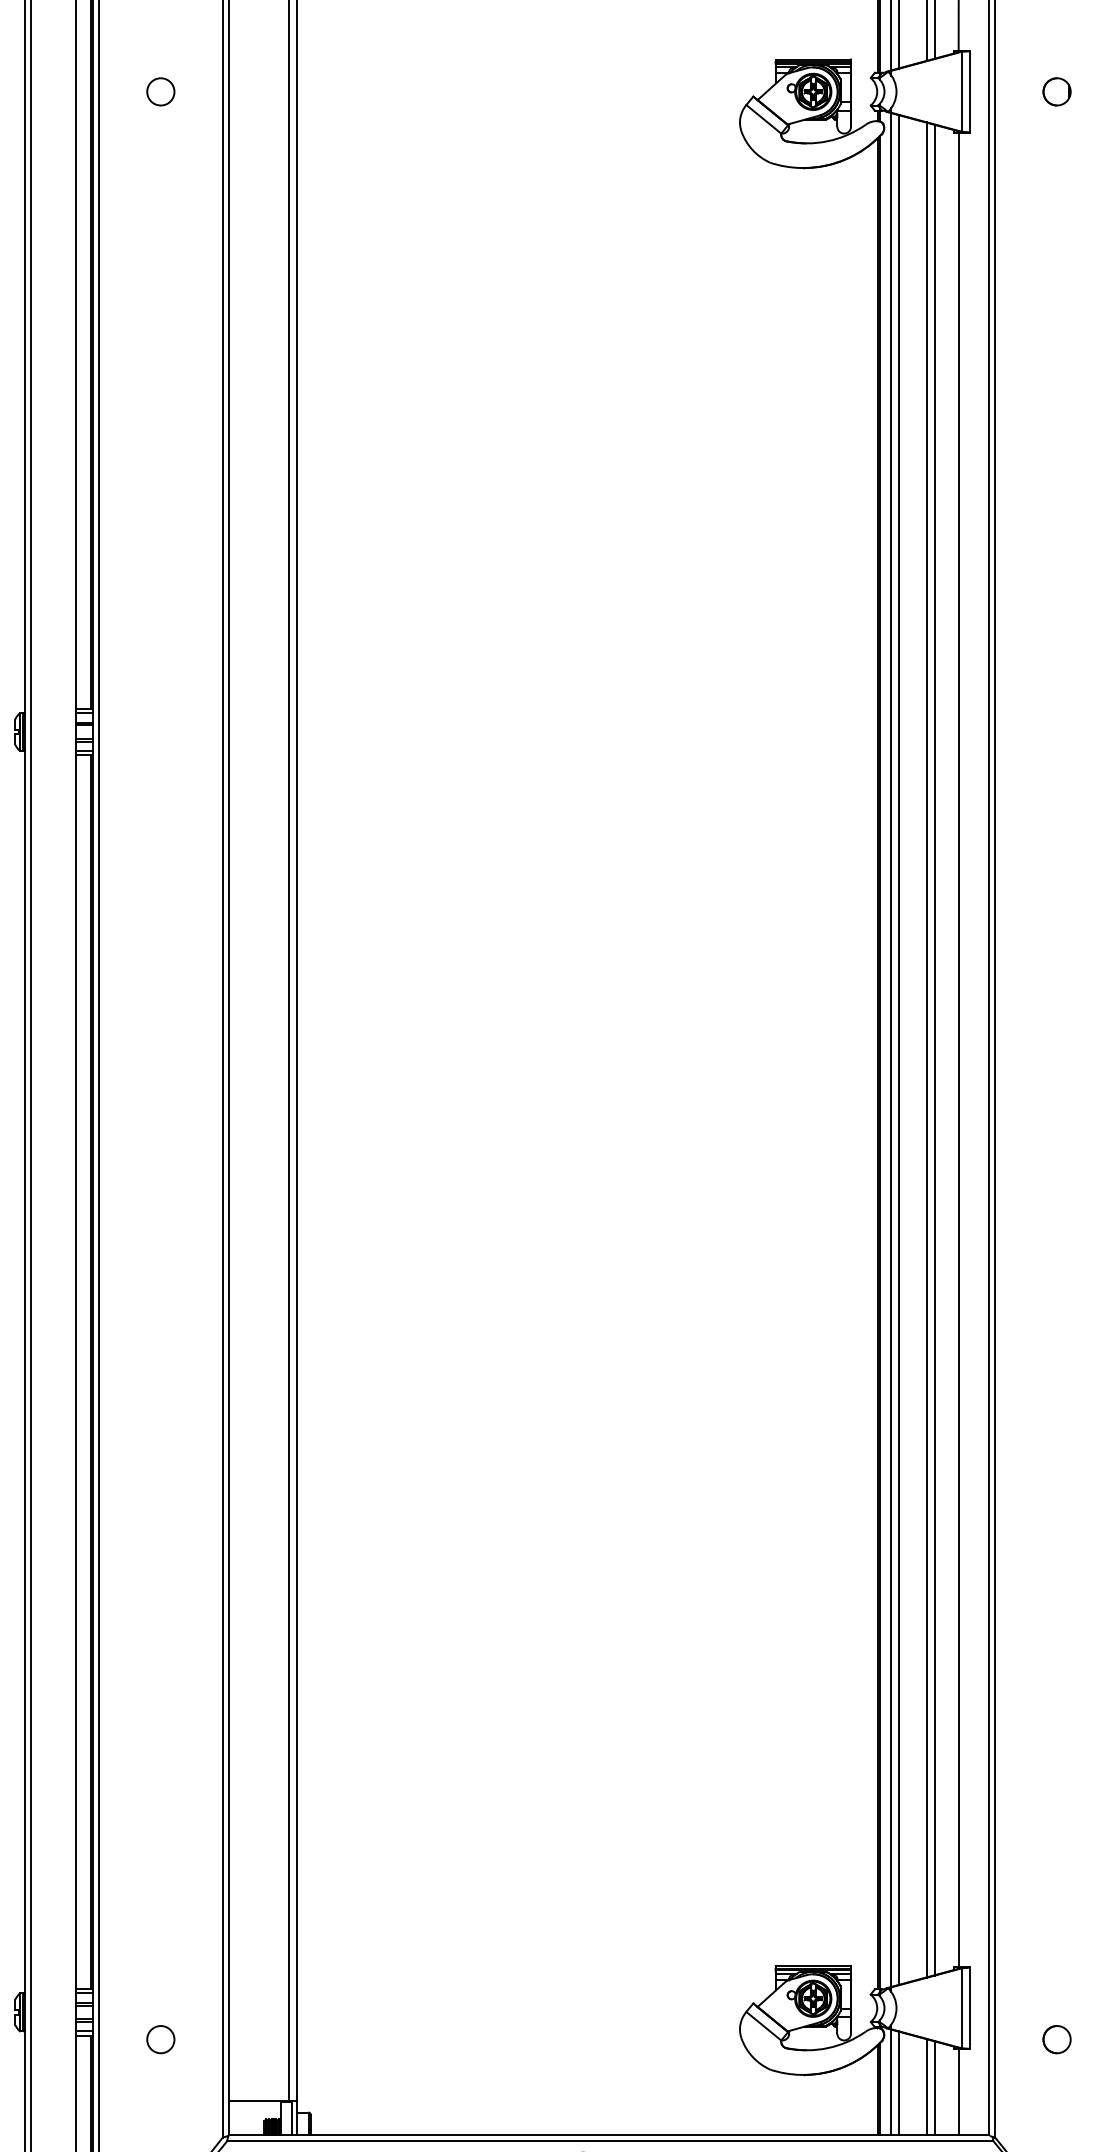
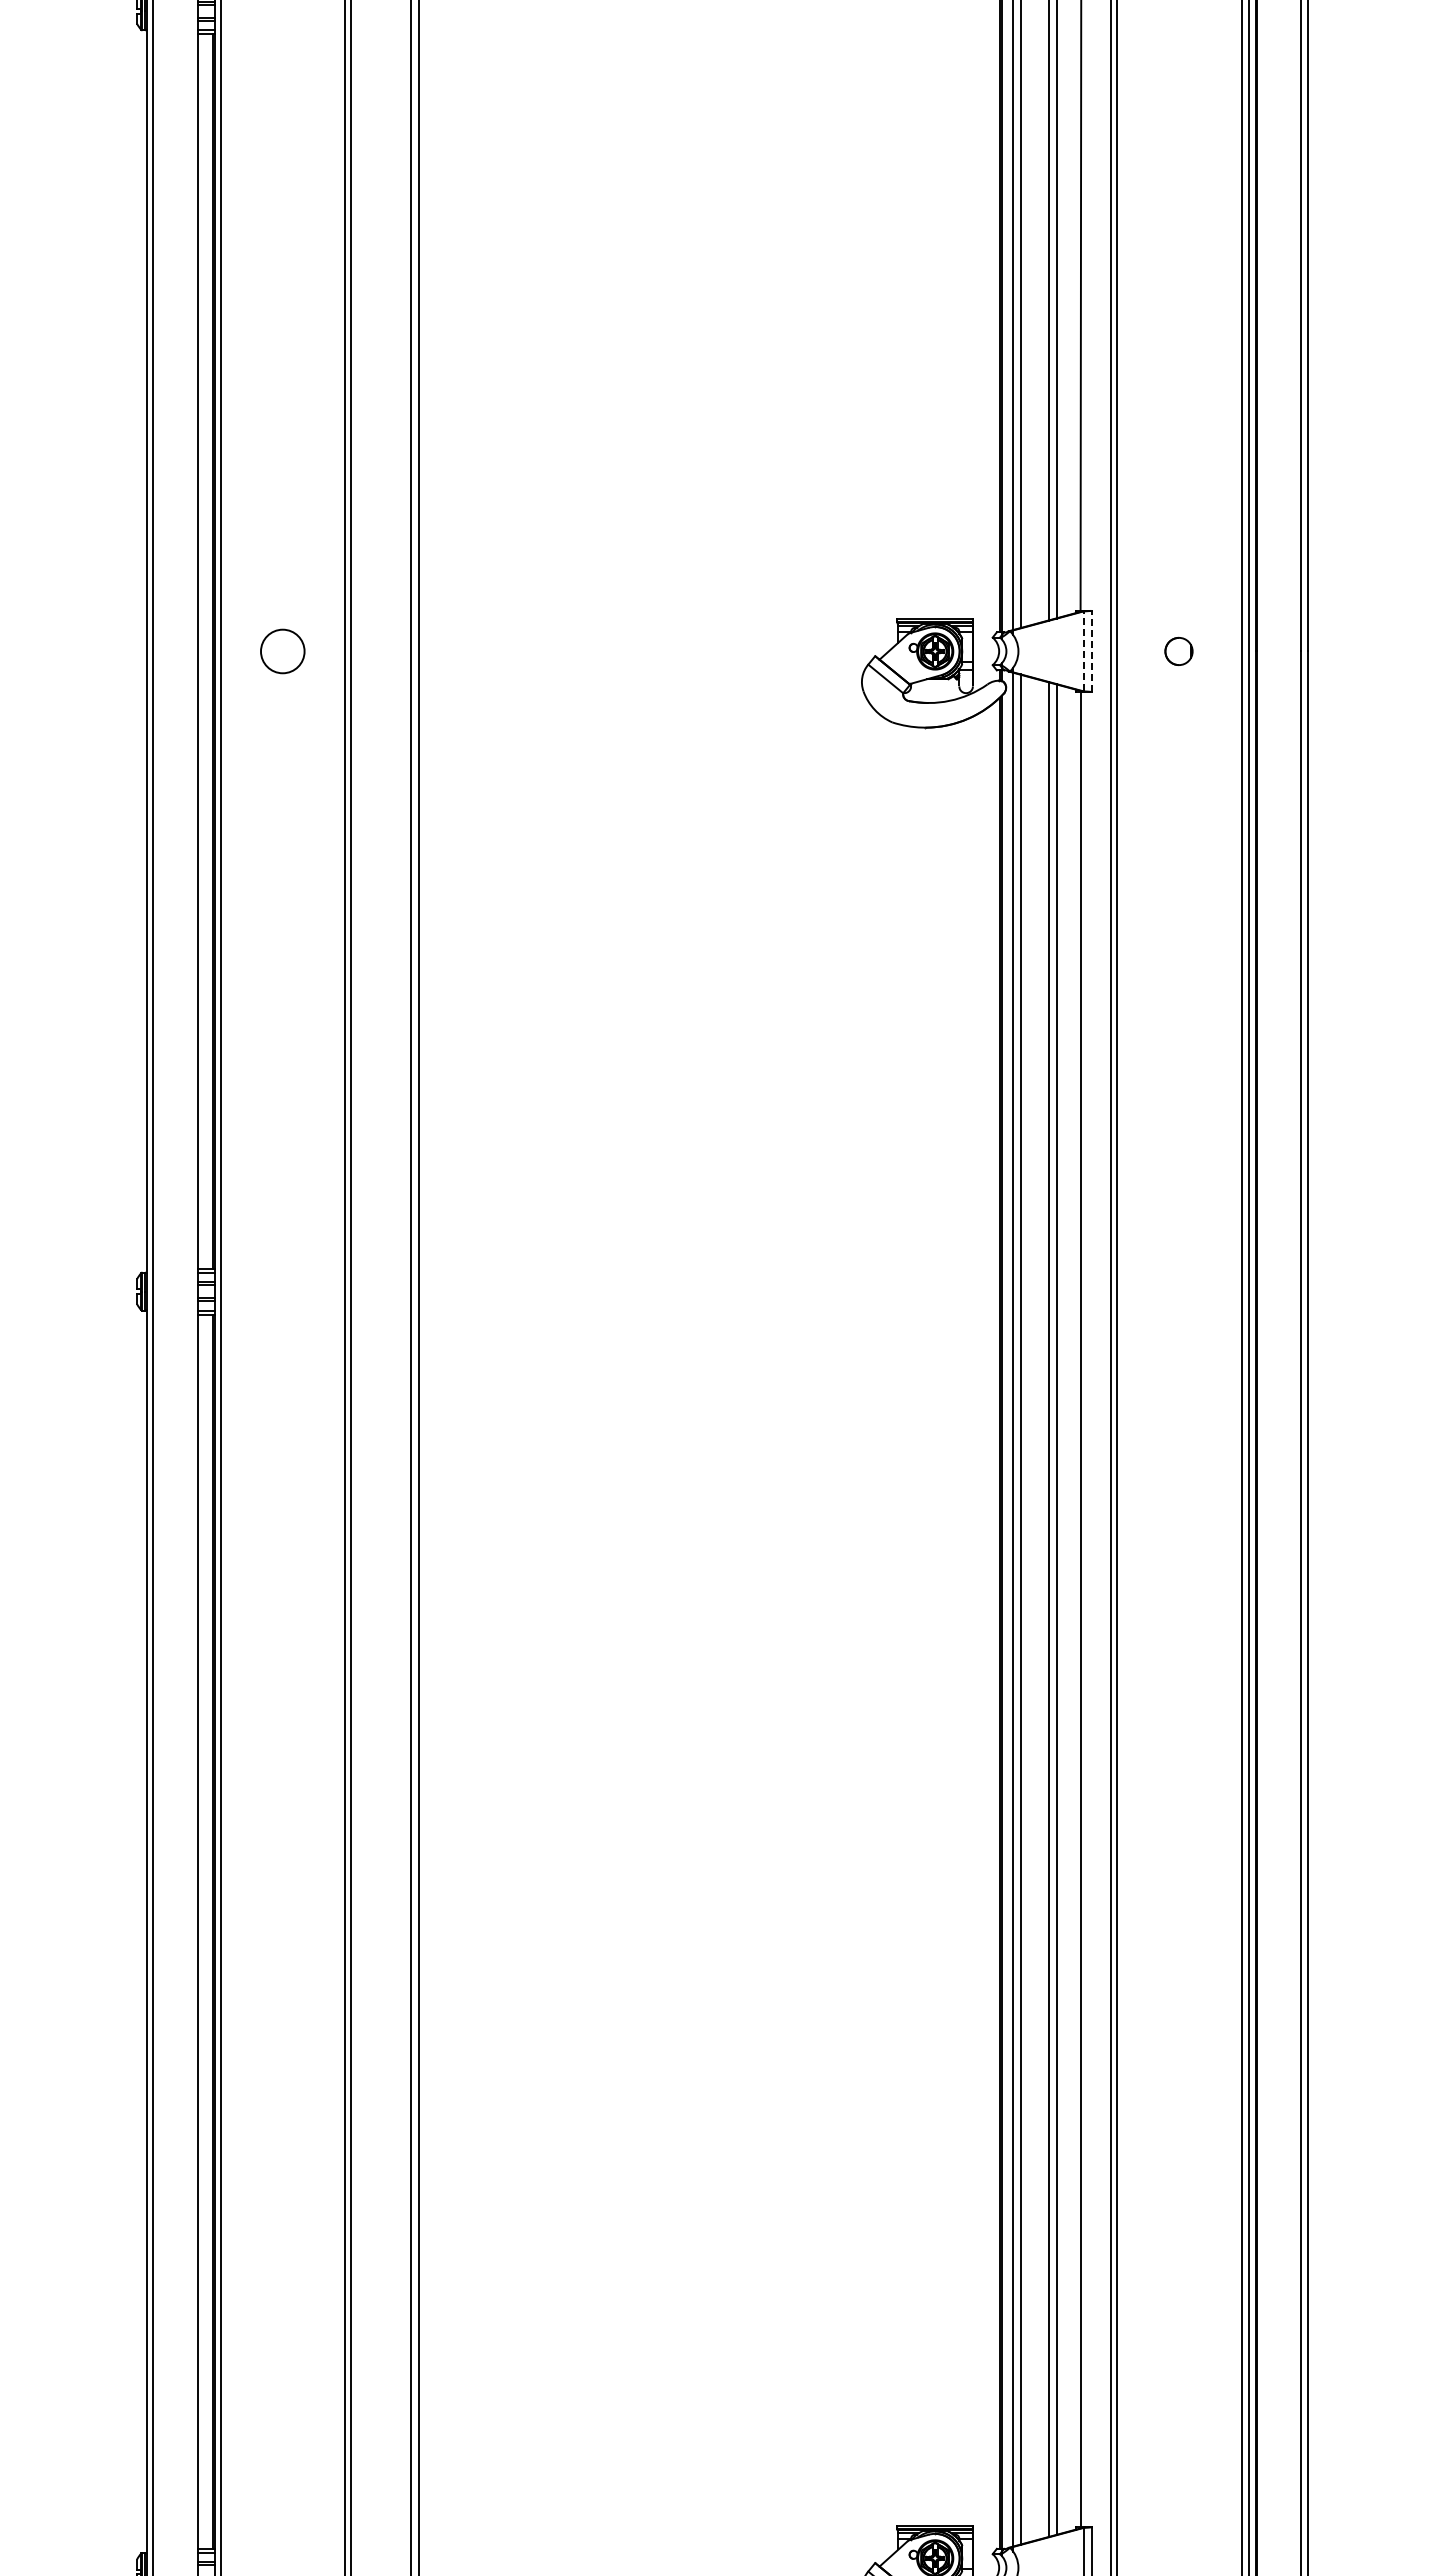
circle: (160, 91) -> (282, 651), size x1.6
line: (961, 91) -> (1083, 651), solid -> dashed
line: (969, 91) -> (1091, 651), solid -> dashed

